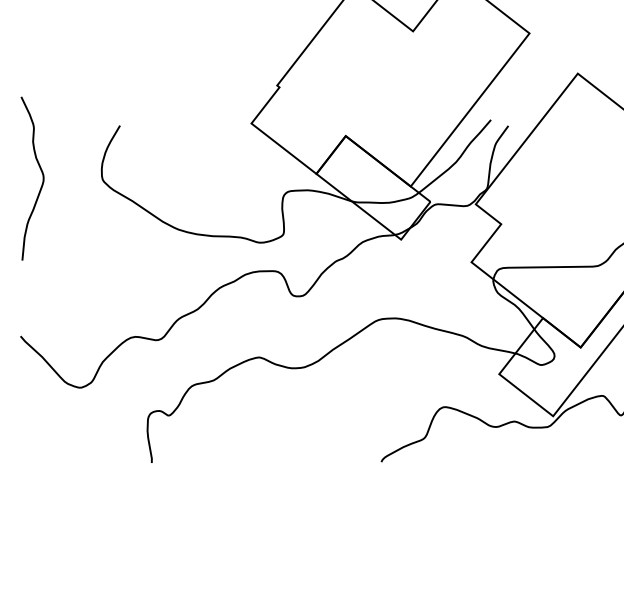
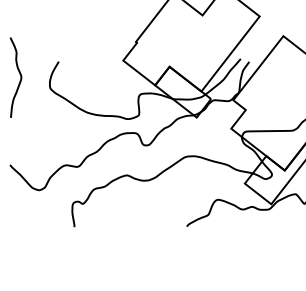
curve: (39, 172) -> (19, 74), moved

